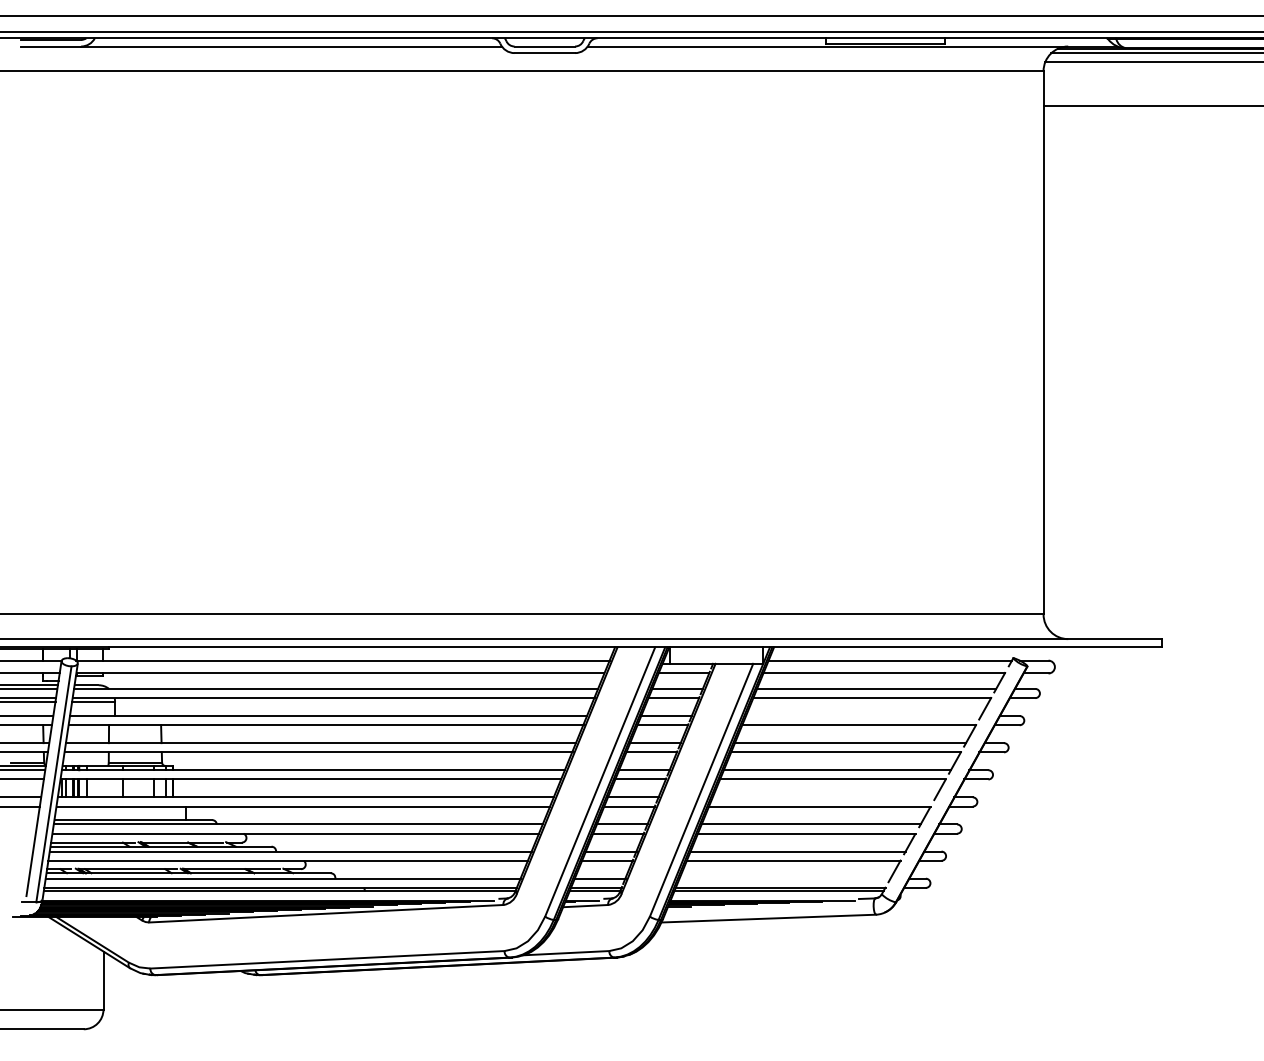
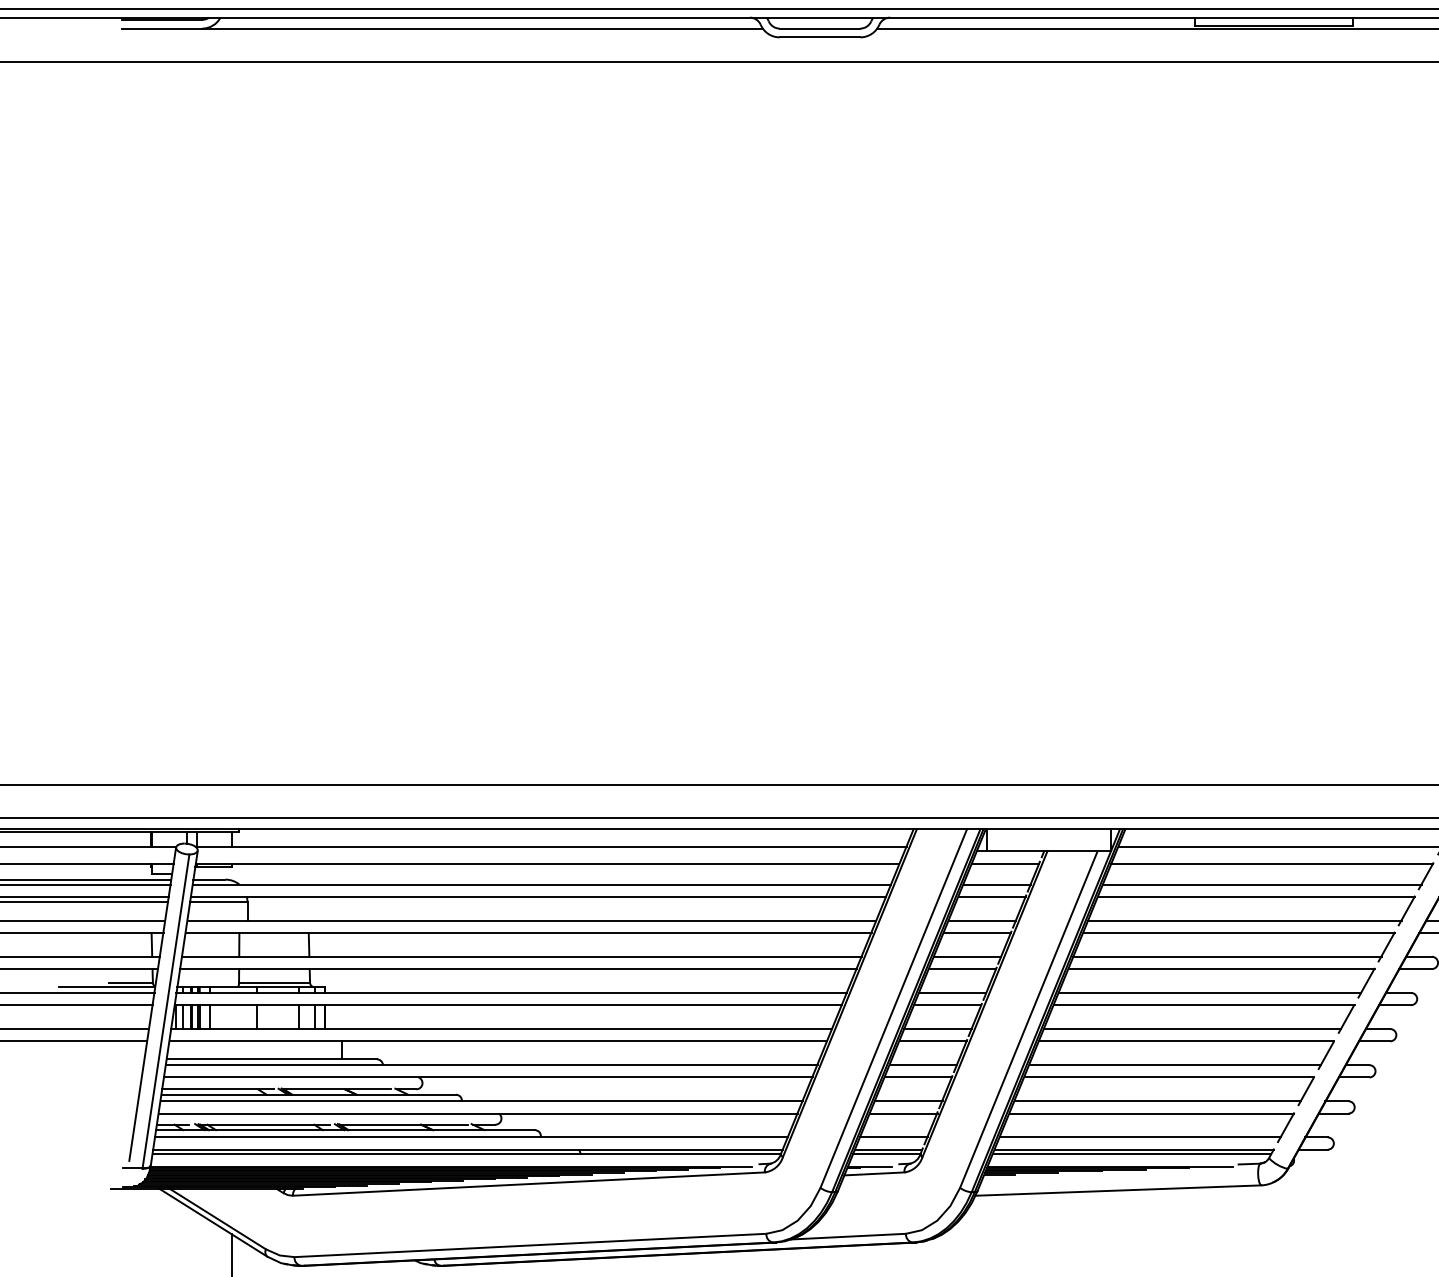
line: (863, 716) -> (1244, 921), added
line: (824, 797) -> (1192, 1029), added
line: (784, 878) -> (1139, 1137), added

